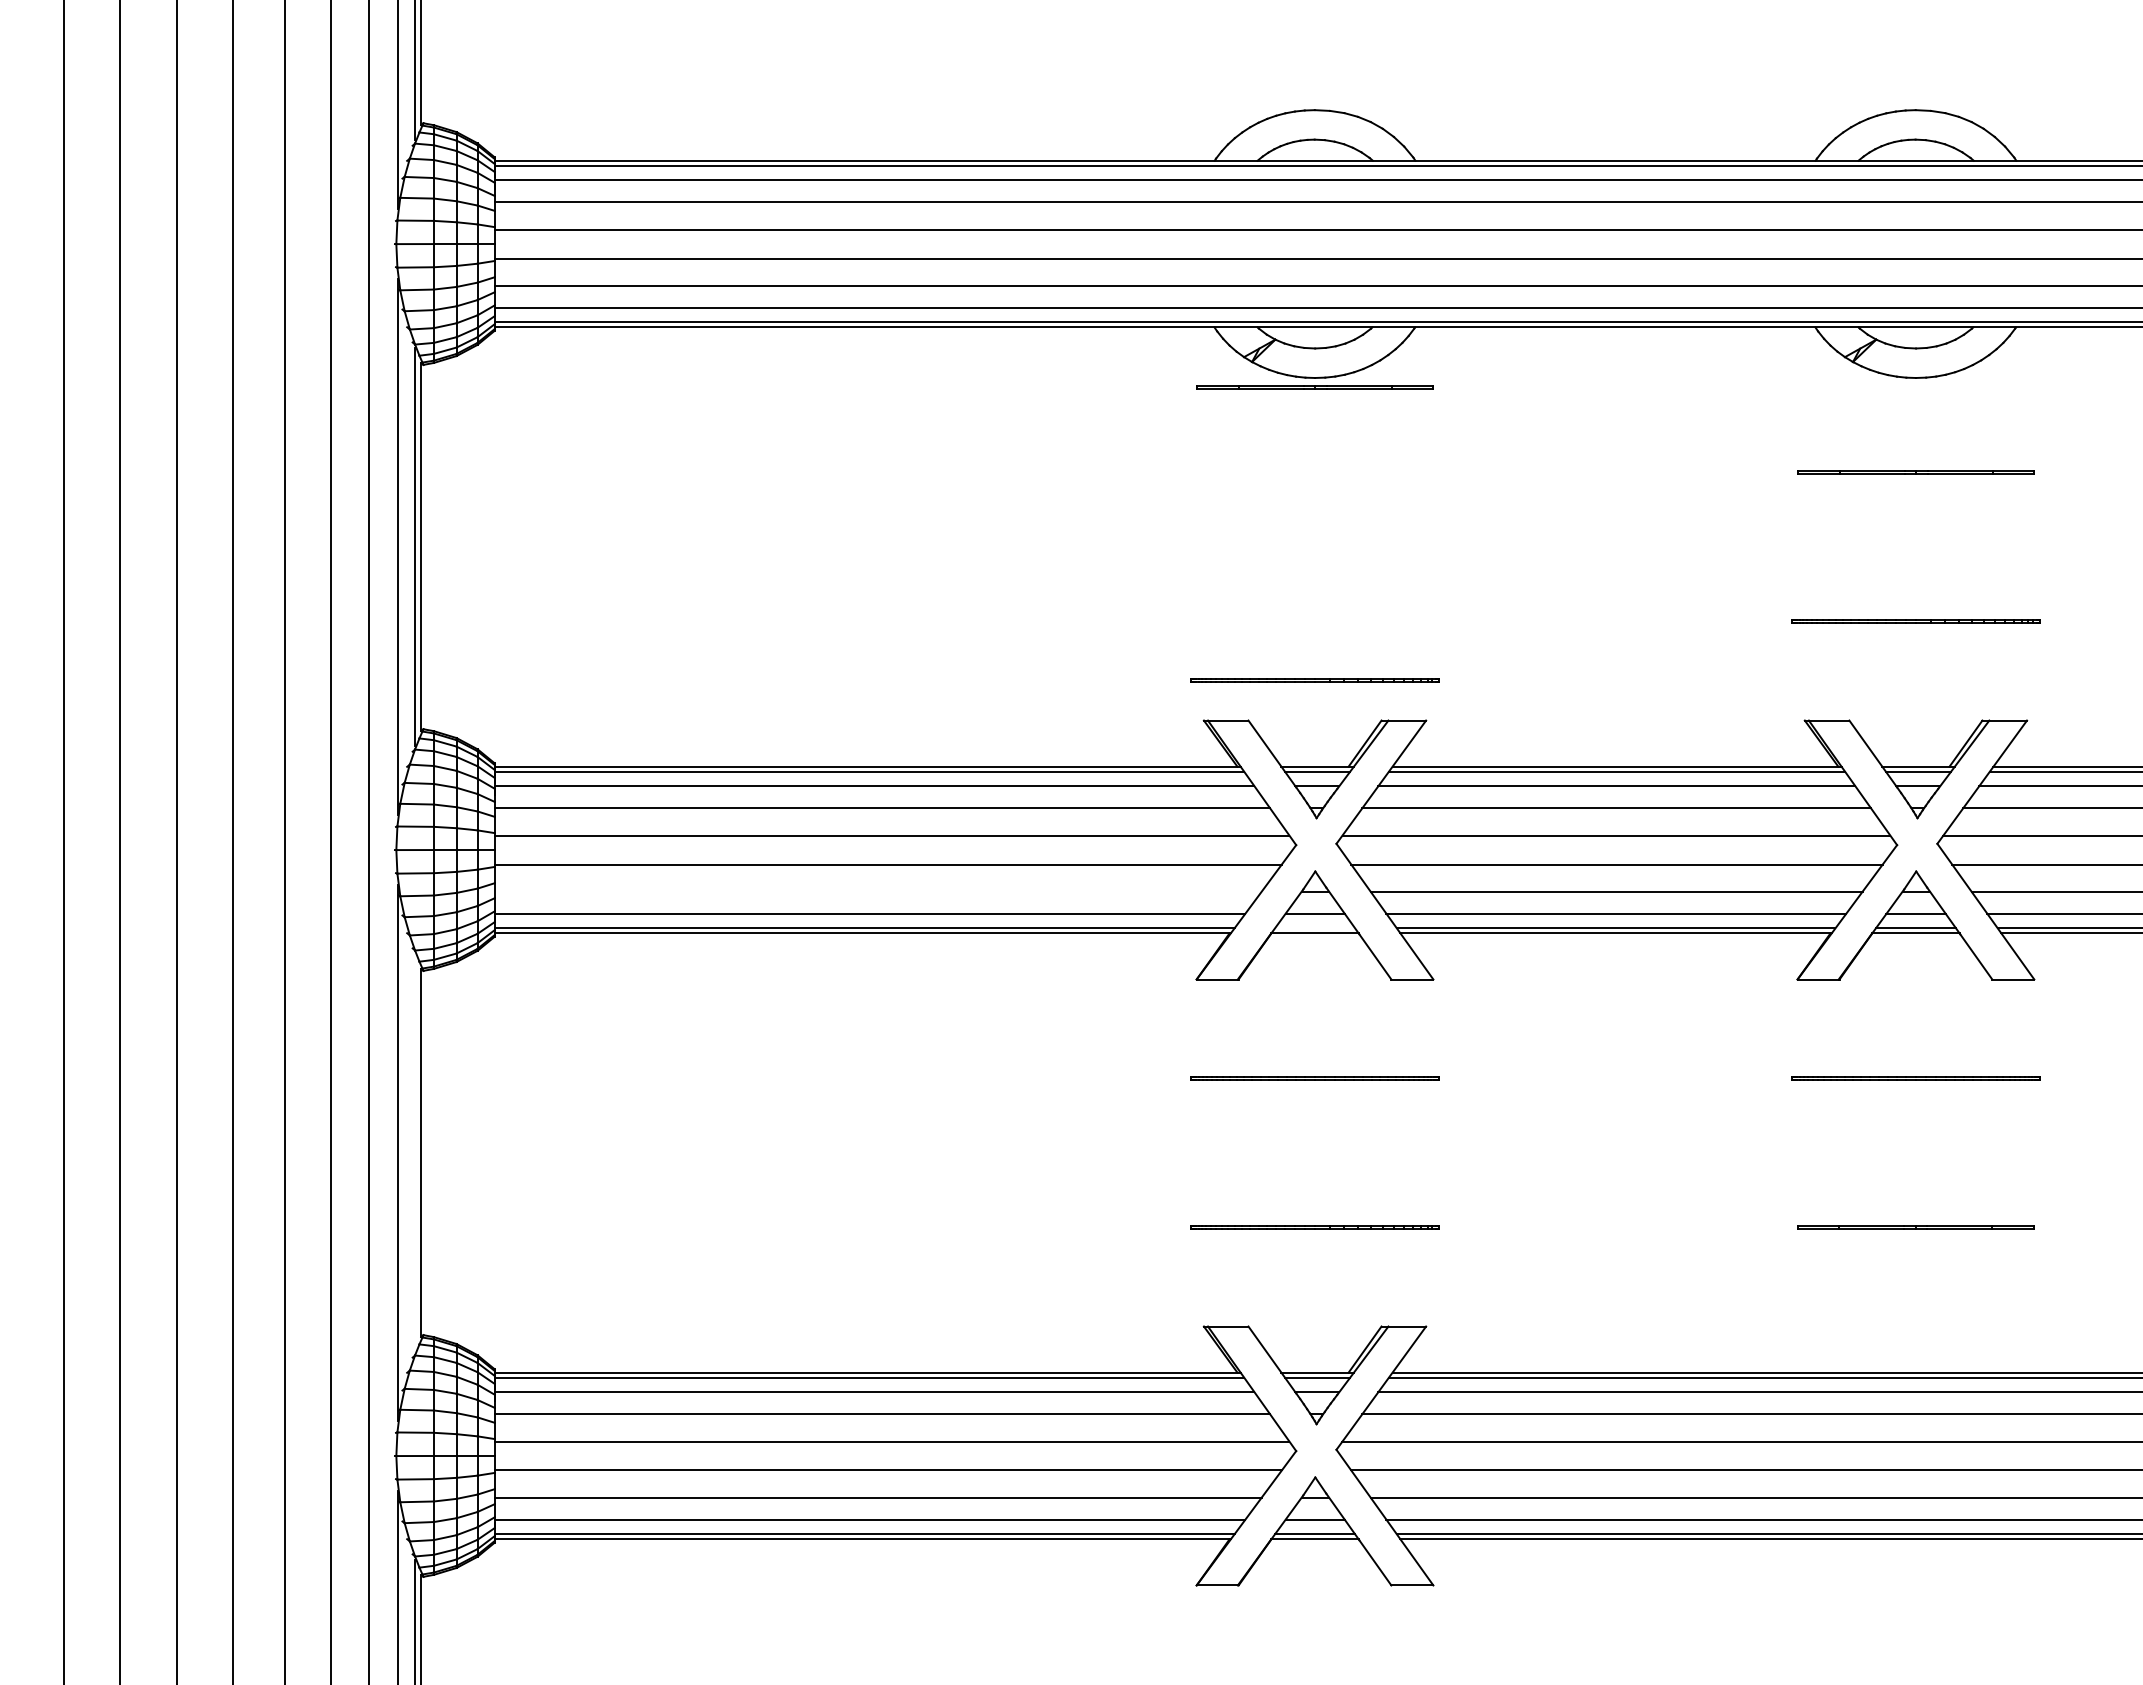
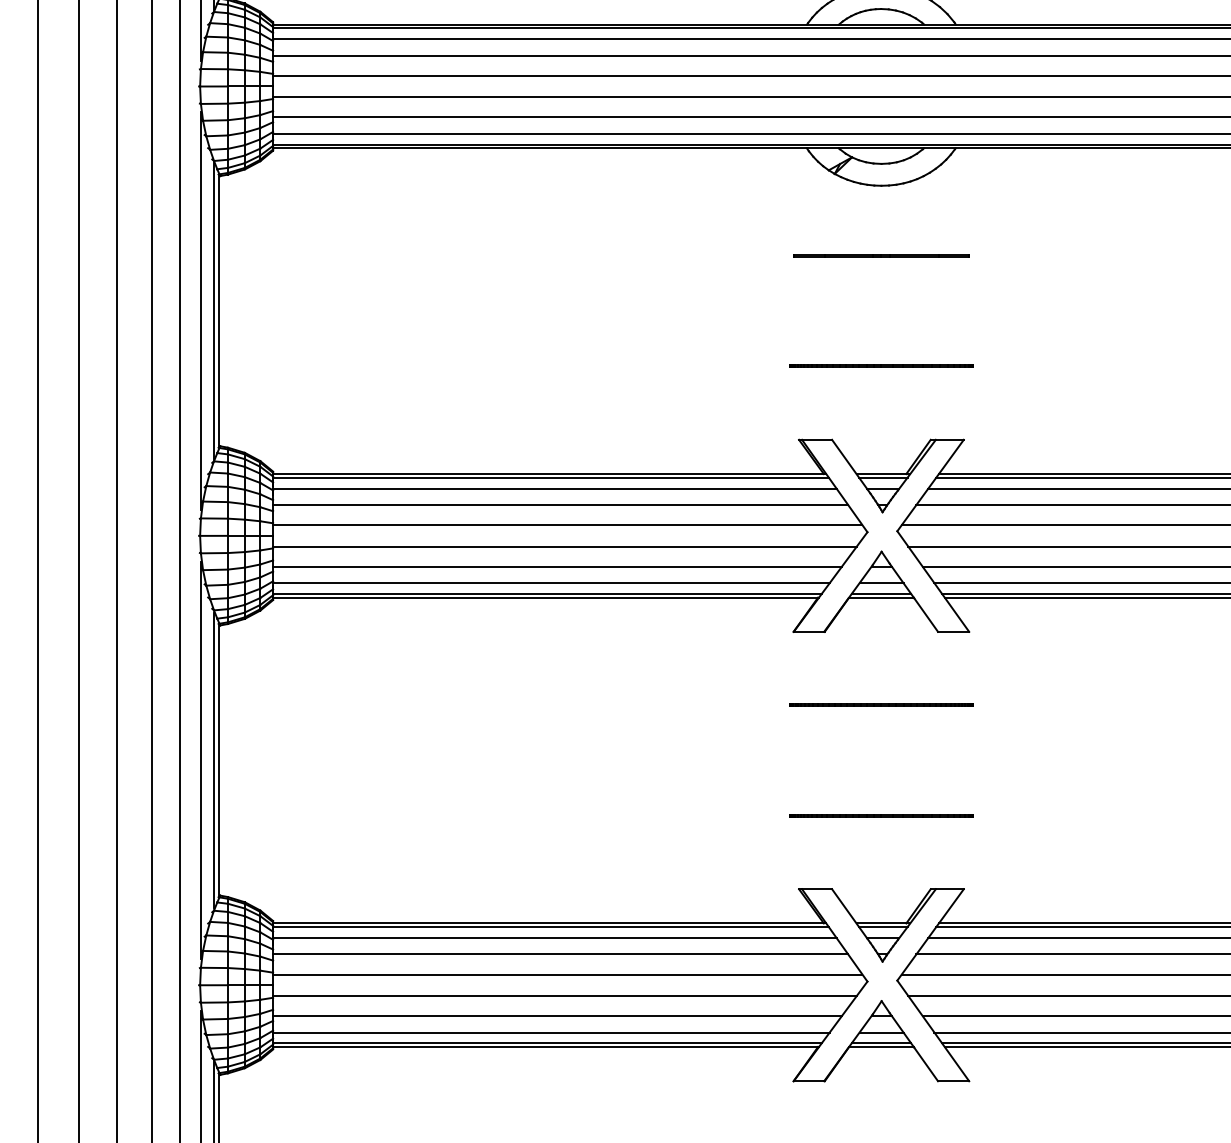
line: (1314, 387) -> (881, 255), moved
line: (1314, 679) -> (881, 365), moved
line: (877, 891) -> (556, 566), added
line: (1315, 928) -> (881, 594), added
line: (415, 1152) -> (214, 760), added

